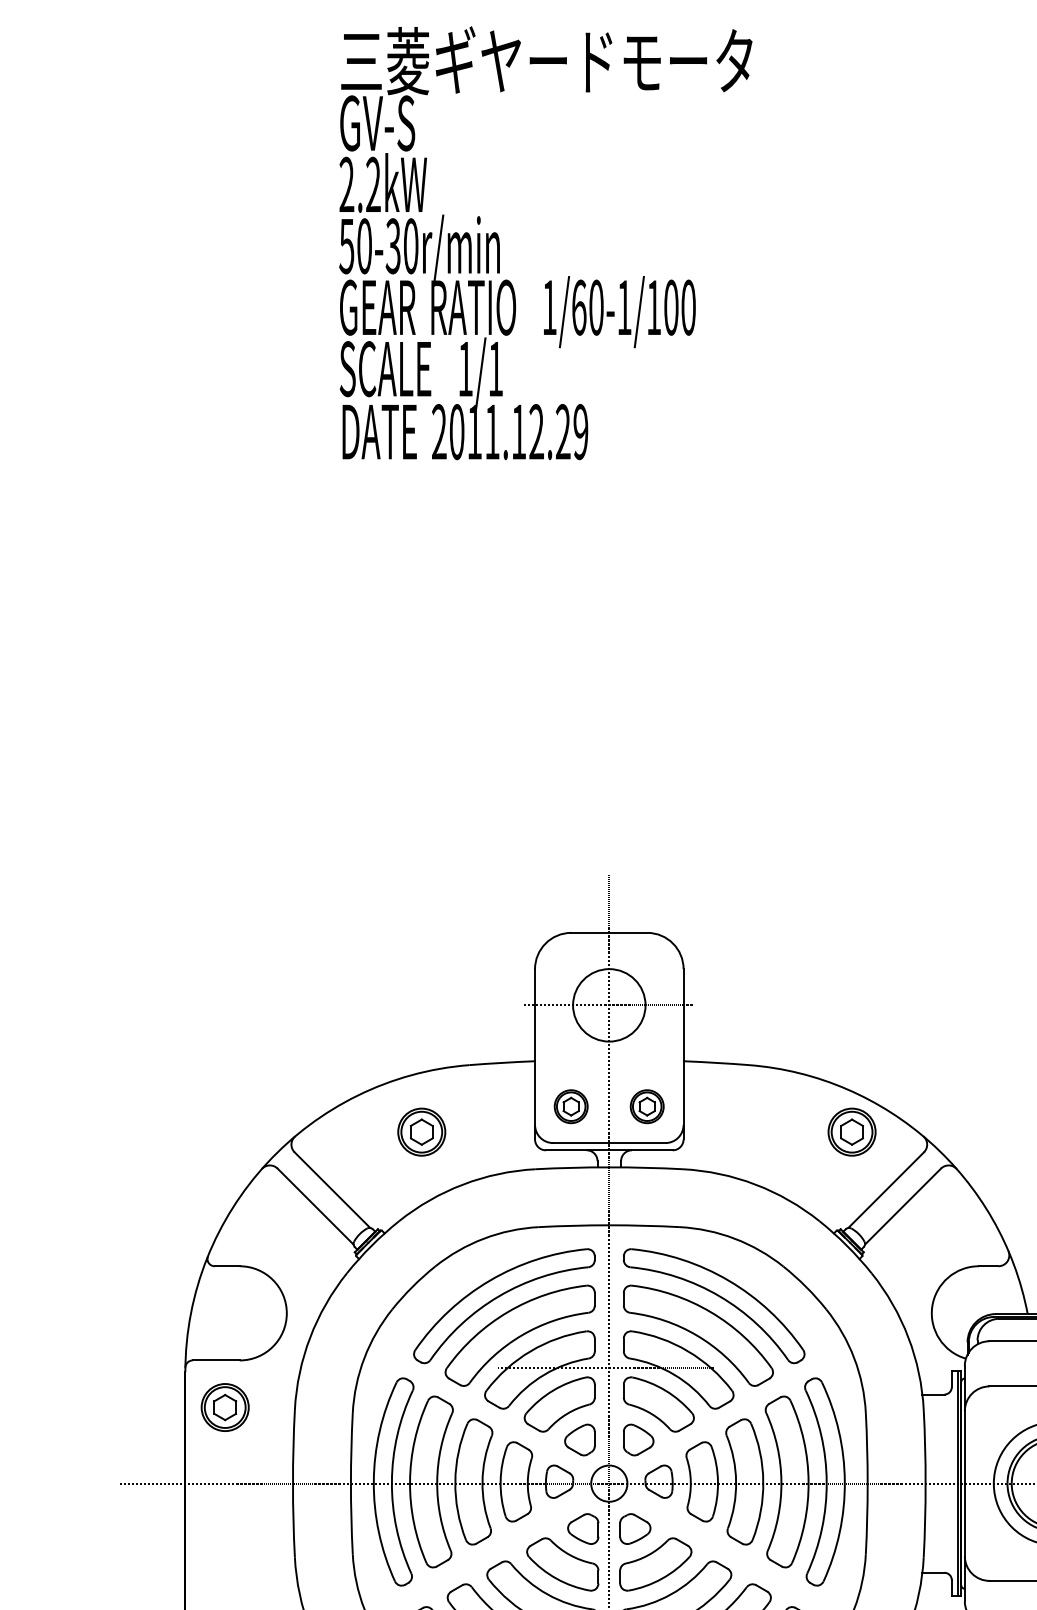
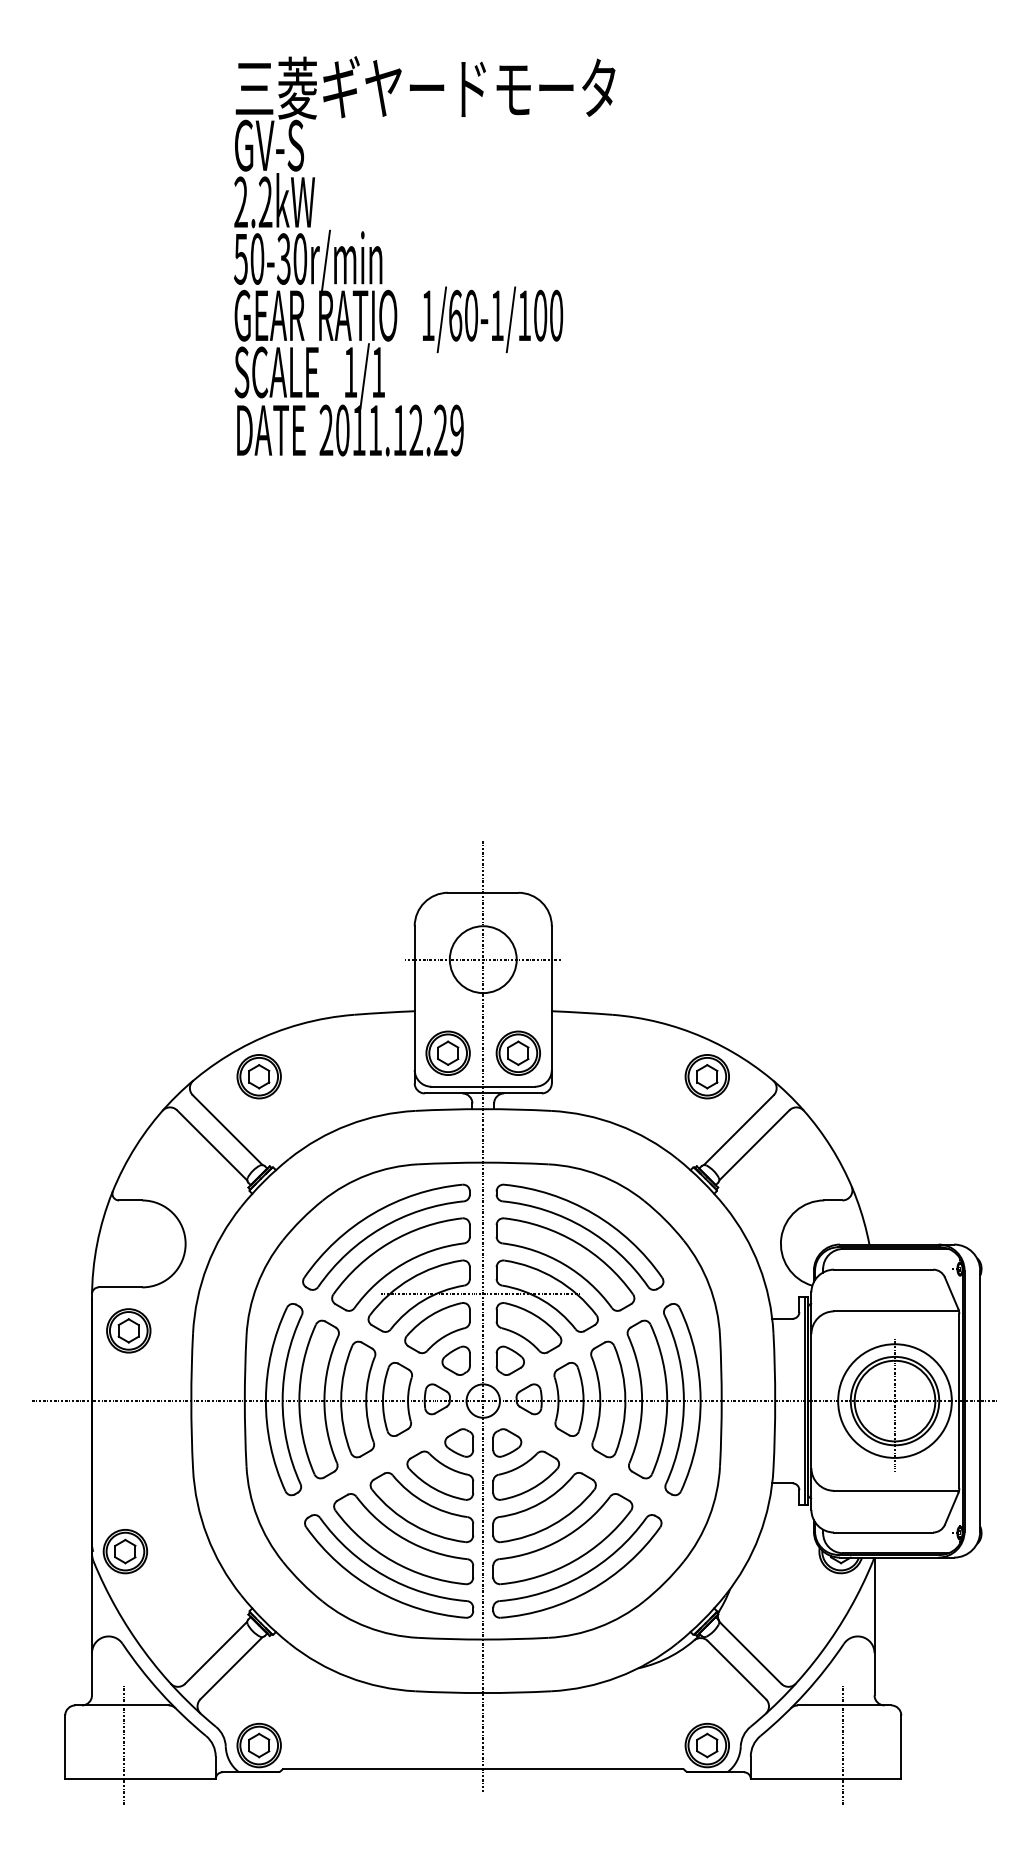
part: (570, 1105) -> (447, 1052), size x1.43
part: (646, 1105) -> (517, 1052), size x1.43
part: (421, 1131) -> (258, 1076), moved

